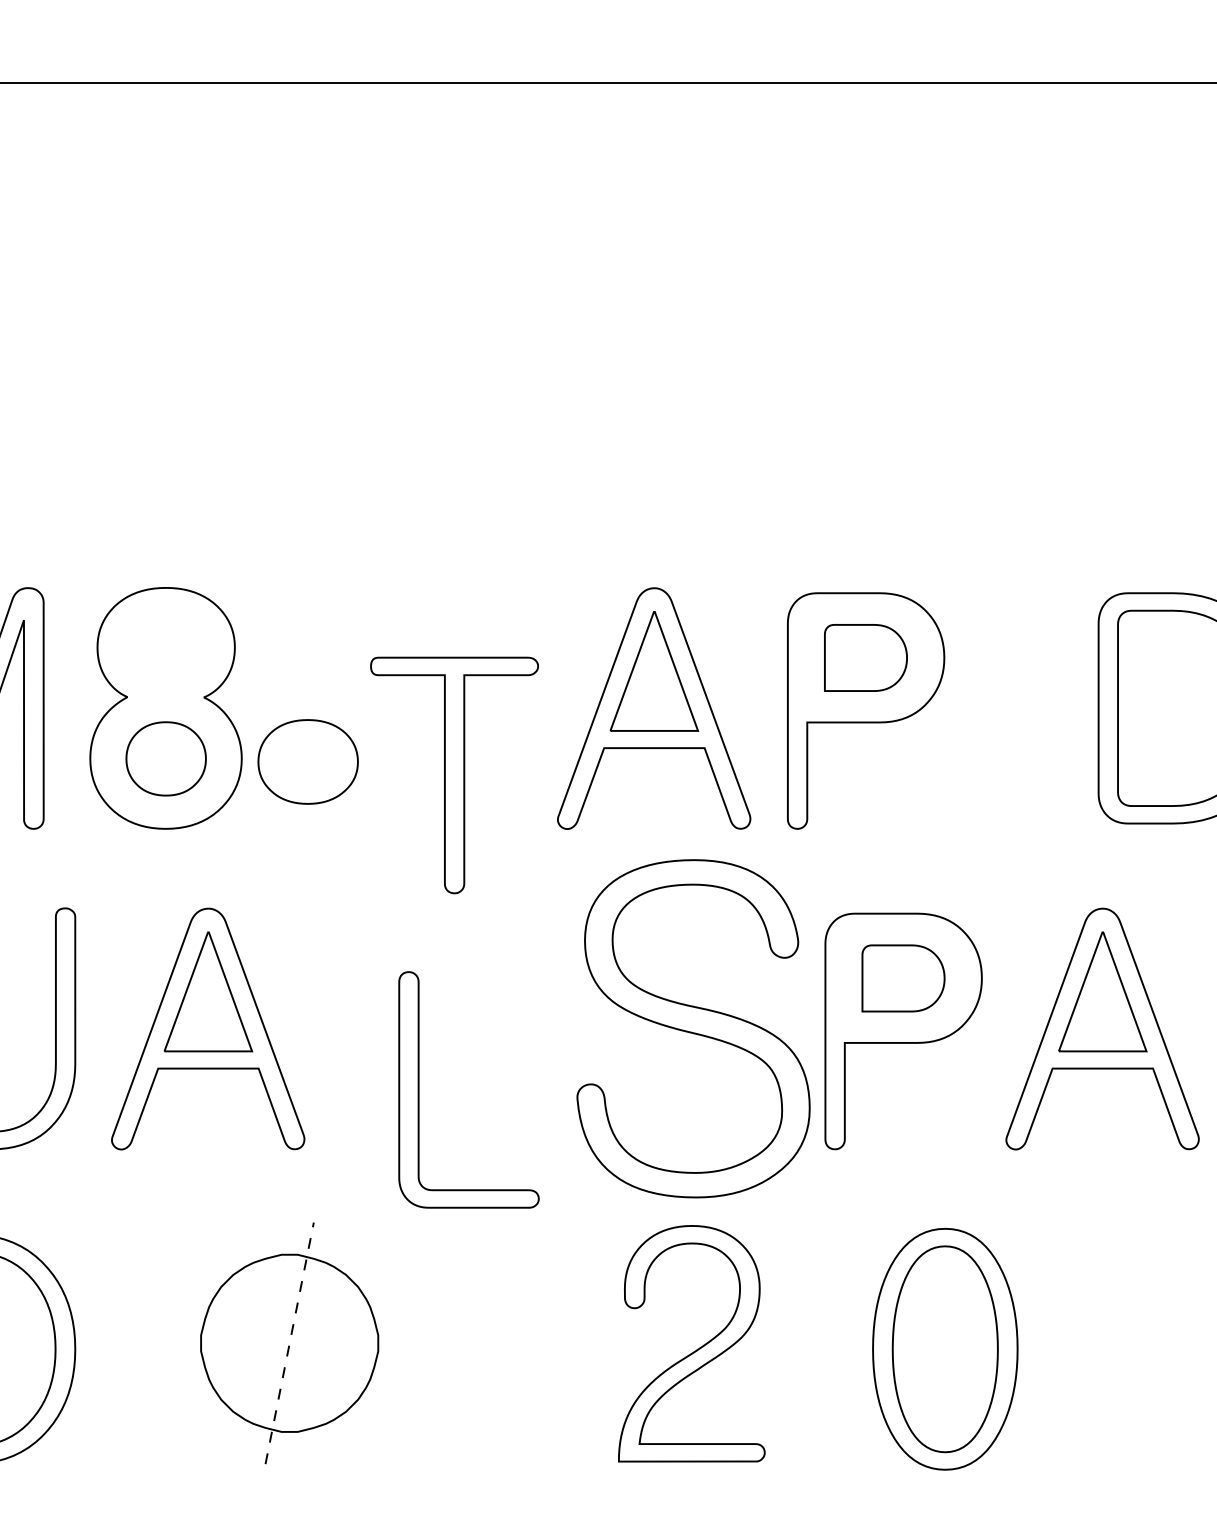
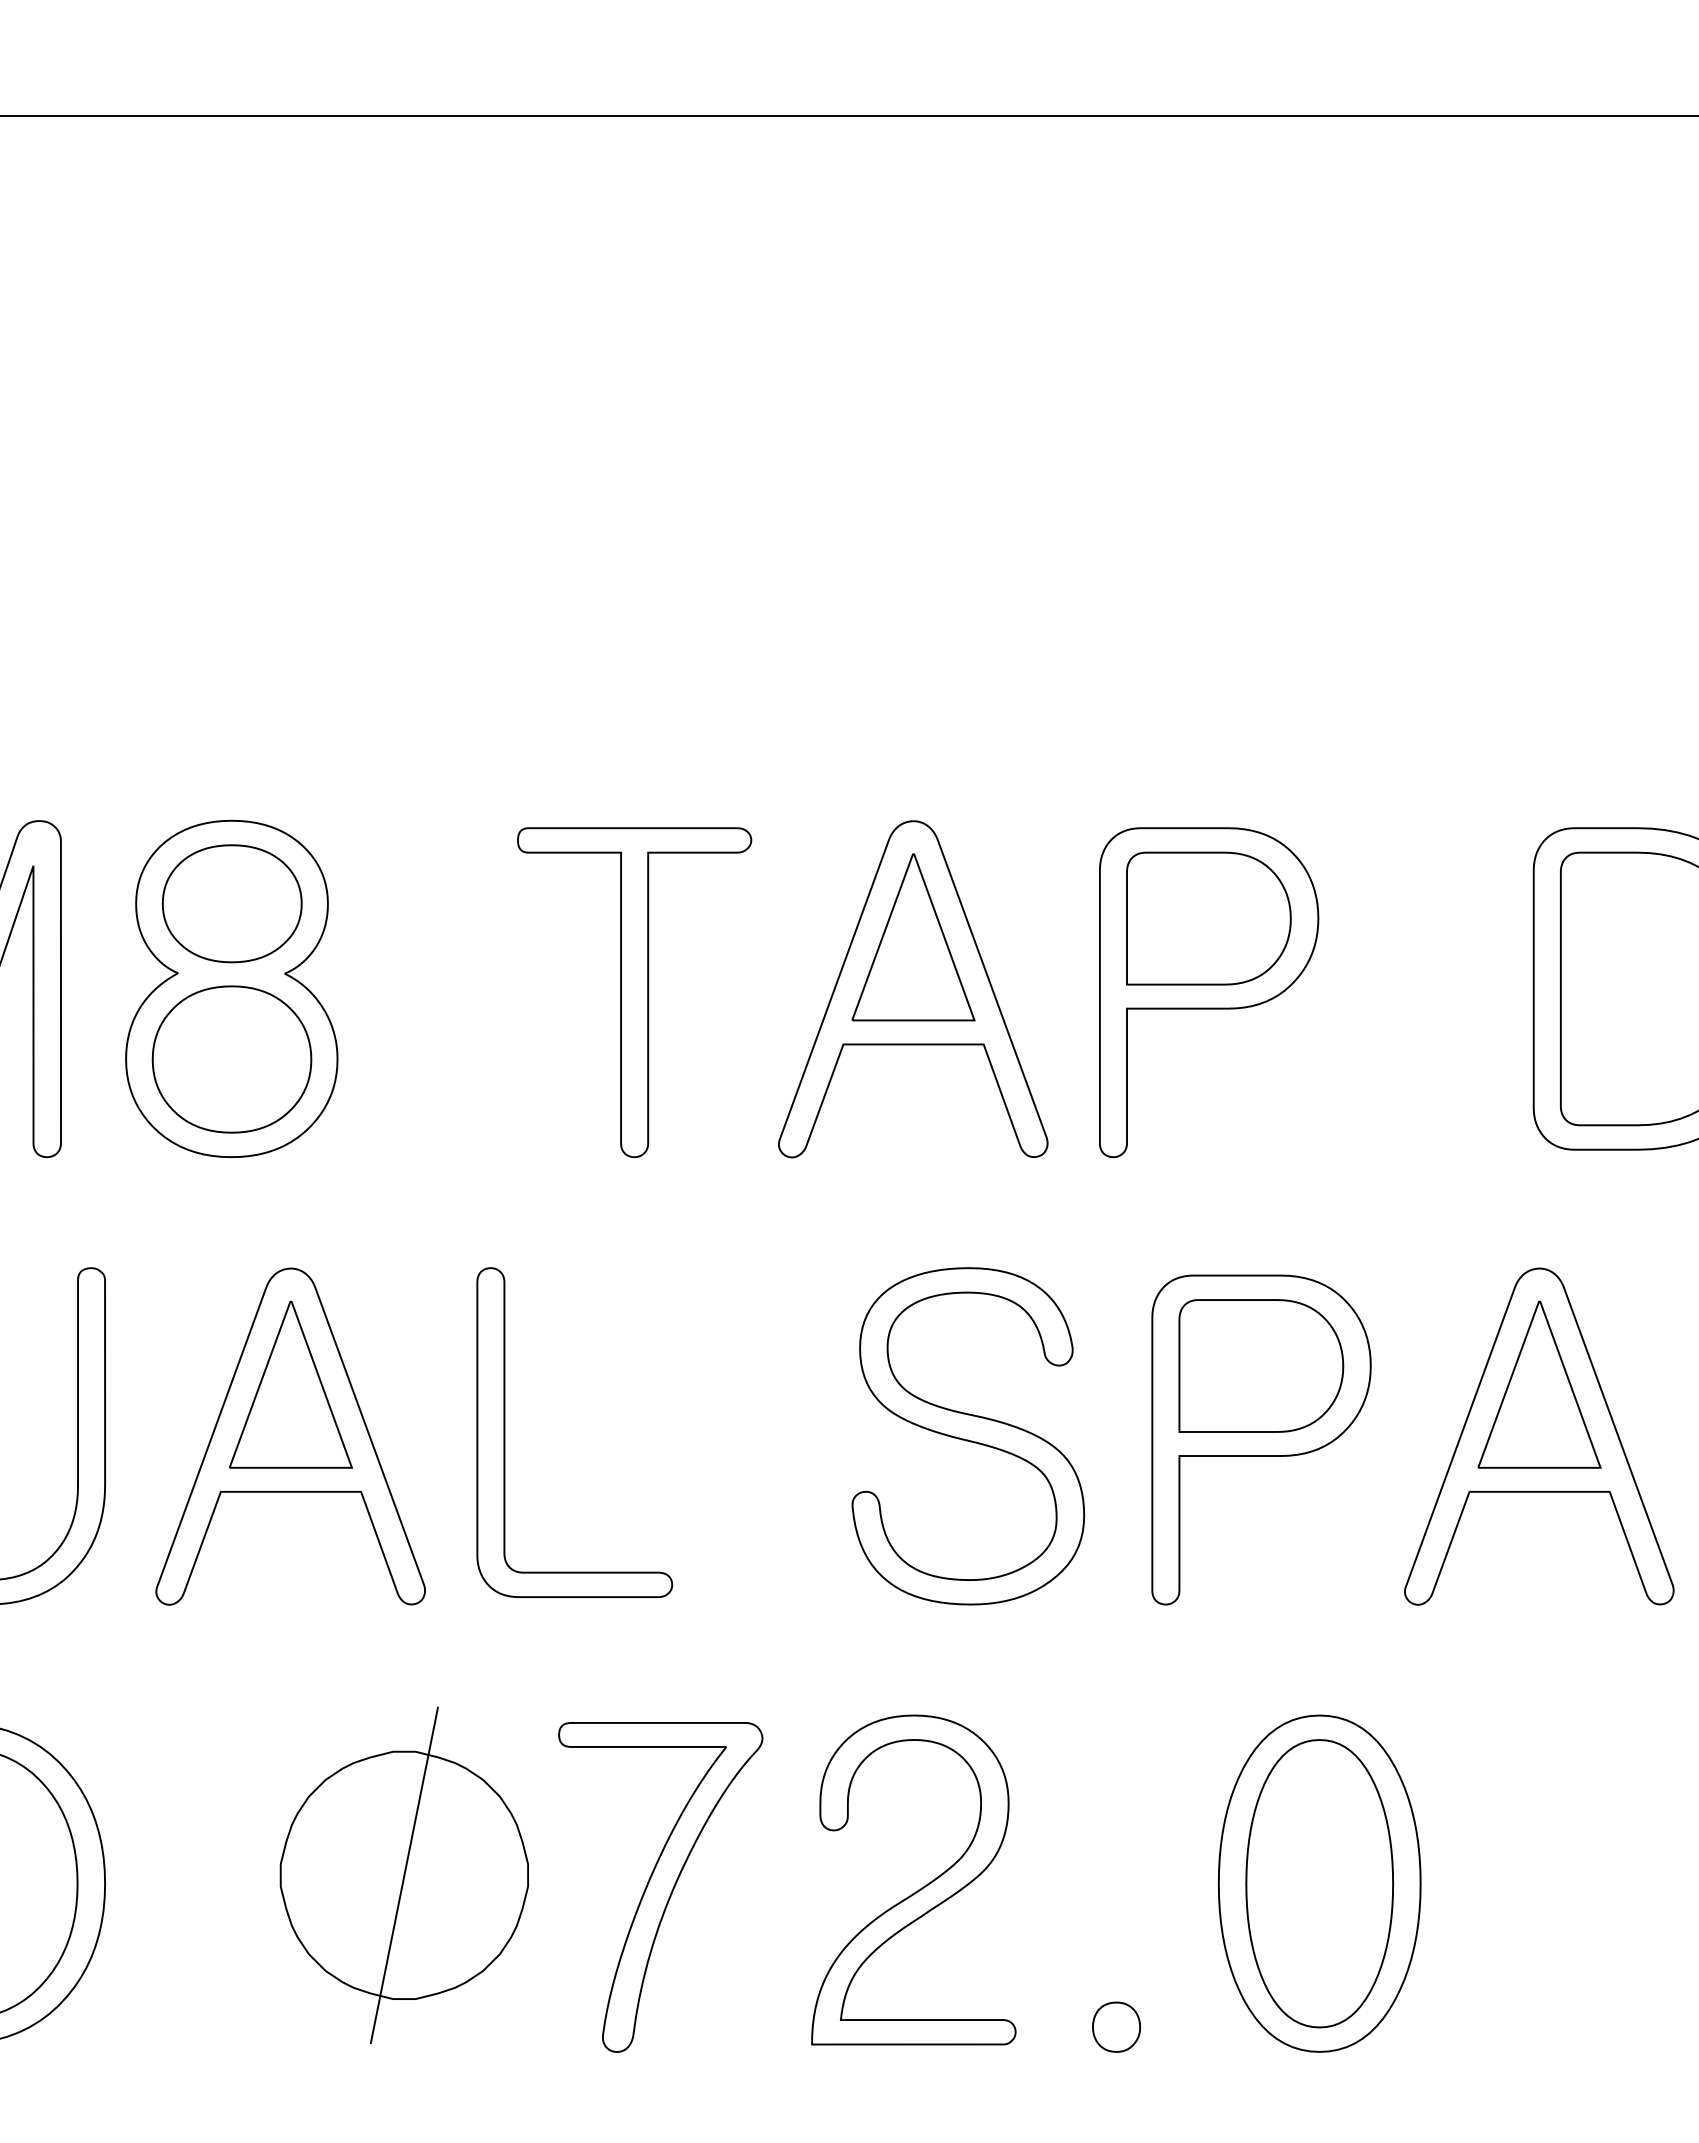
part: (865, 657) -> (1208, 918), size x1.43
part: (165, 758) -> (231, 1059), size x1.43
part: (307, 761) -> (231, 903), moved
part: (454, 775) -> (634, 992), moved
part: (903, 978) -> (1261, 1365), size x1.43
part: (693, 1028) -> (968, 1436), size x0.71
part: (419, 1089) -> (505, 1432), moved
line: (289, 1343) -> (404, 1875), dashed -> solid
part: (695, 1350) -> (918, 1889), moved
part: (473, 1352) -> (660, 1887), added
part: (799, 1451) -> (1116, 2026), added

